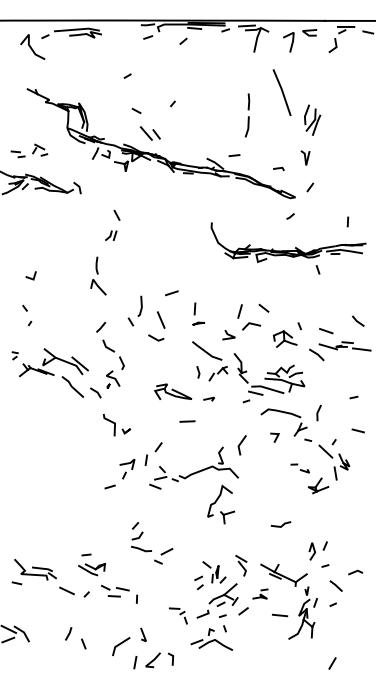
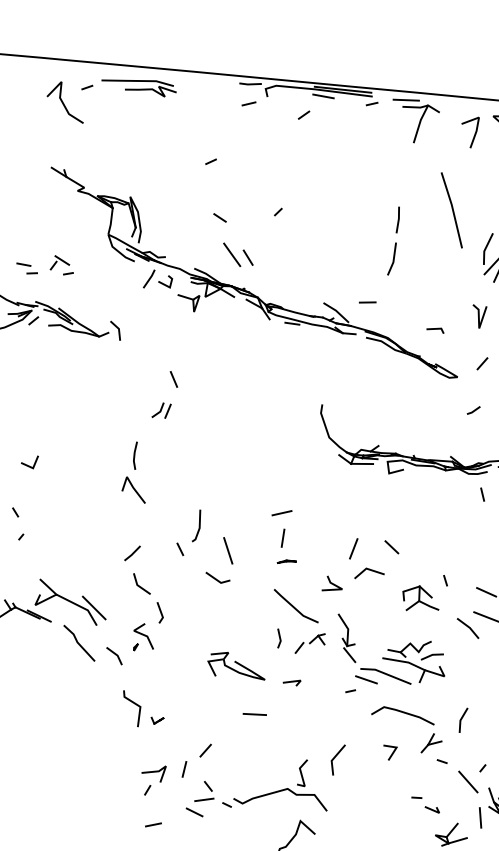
line: (290, 216) -> (473, 410), moved
line: (171, 293) -> (281, 513), moved
line: (109, 486) -> (152, 823), moved

